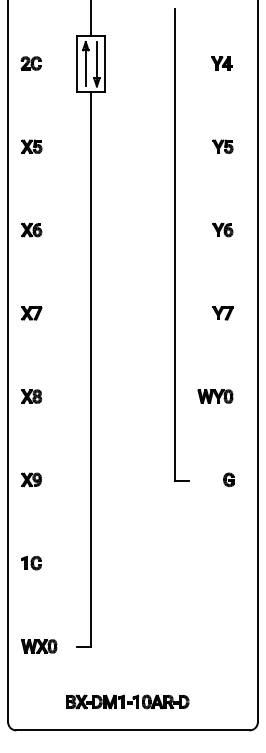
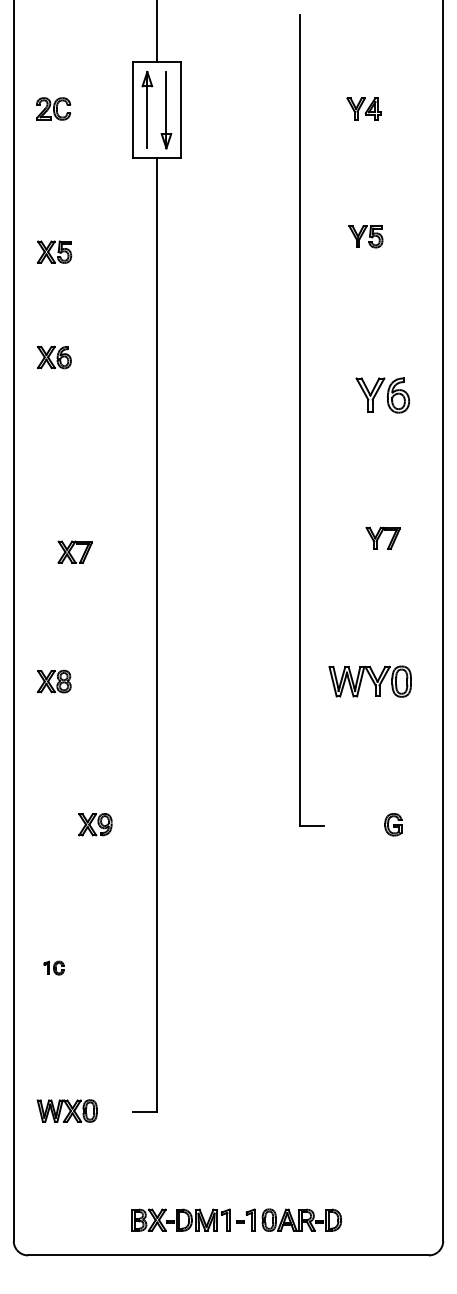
part: (221, 63) -> (363, 108), moved
part: (222, 146) -> (365, 236), moved
part: (31, 229) -> (54, 356), moved
part: (222, 229) -> (382, 394), size x1.6
part: (31, 313) -> (74, 552), moved
part: (215, 396) -> (370, 681), size x1.4
part: (31, 479) -> (95, 824), moved
part: (31, 563) -> (54, 968), size x0.6
part: (127, 701) -> (236, 1219), moved

